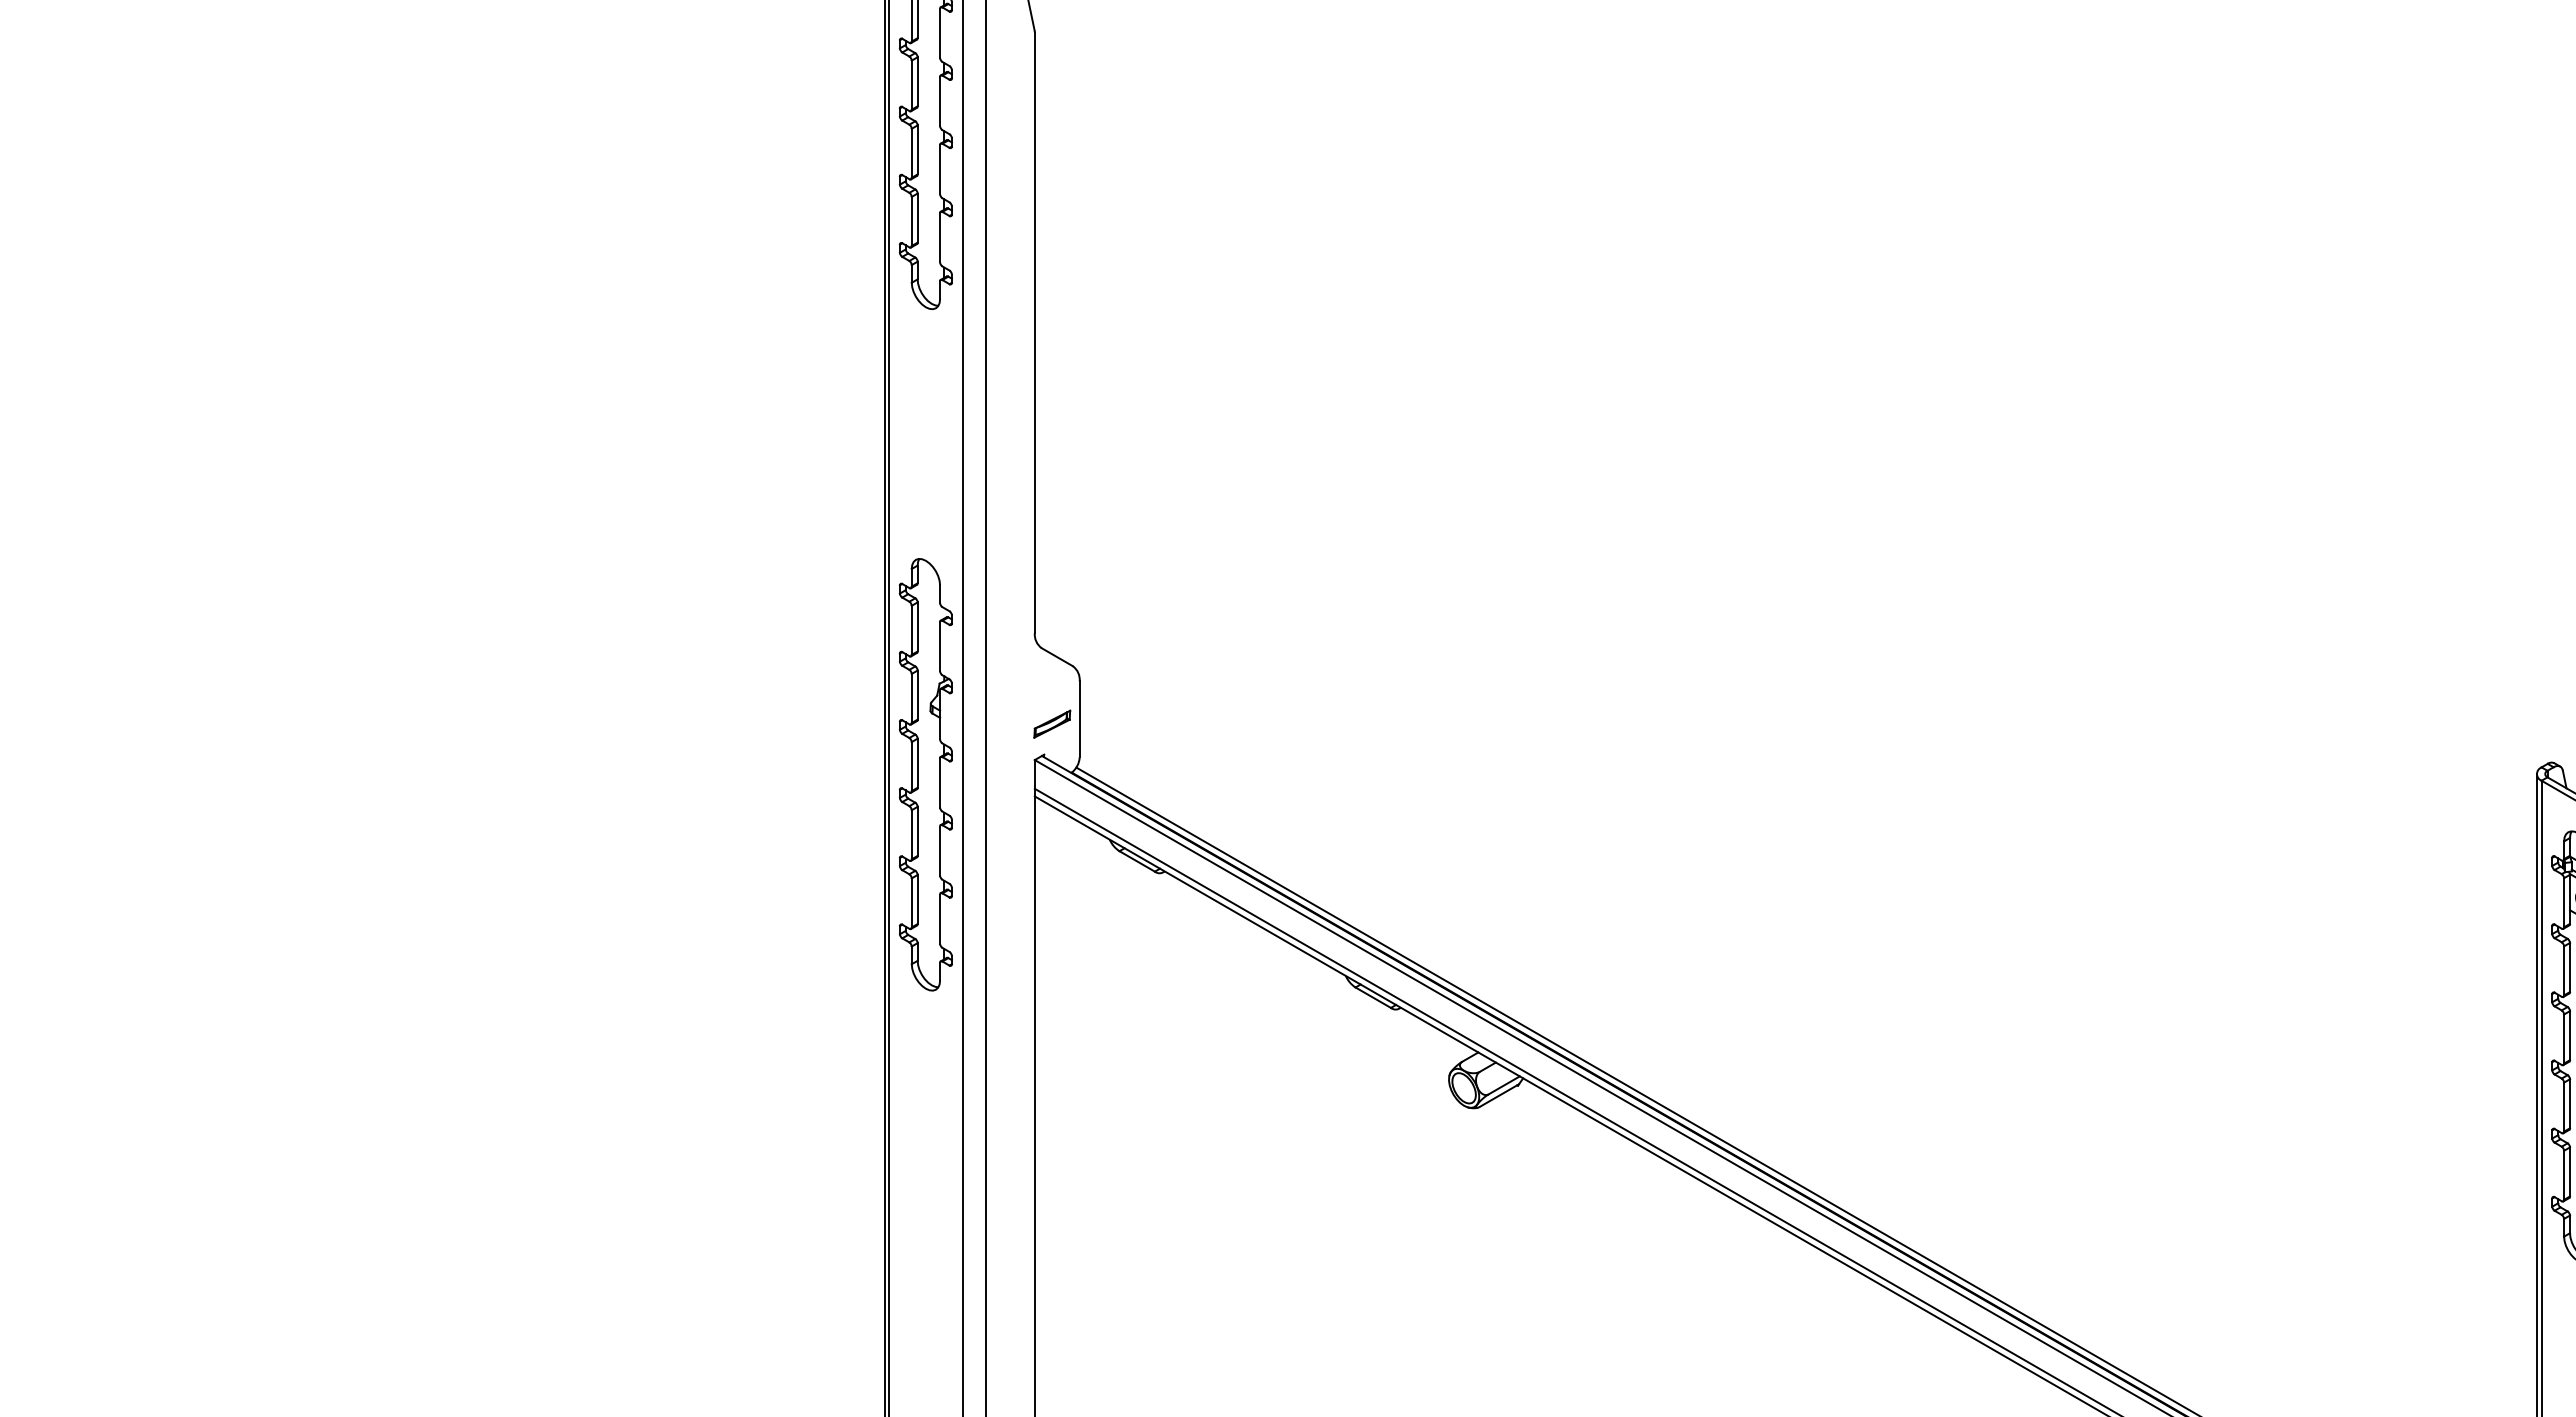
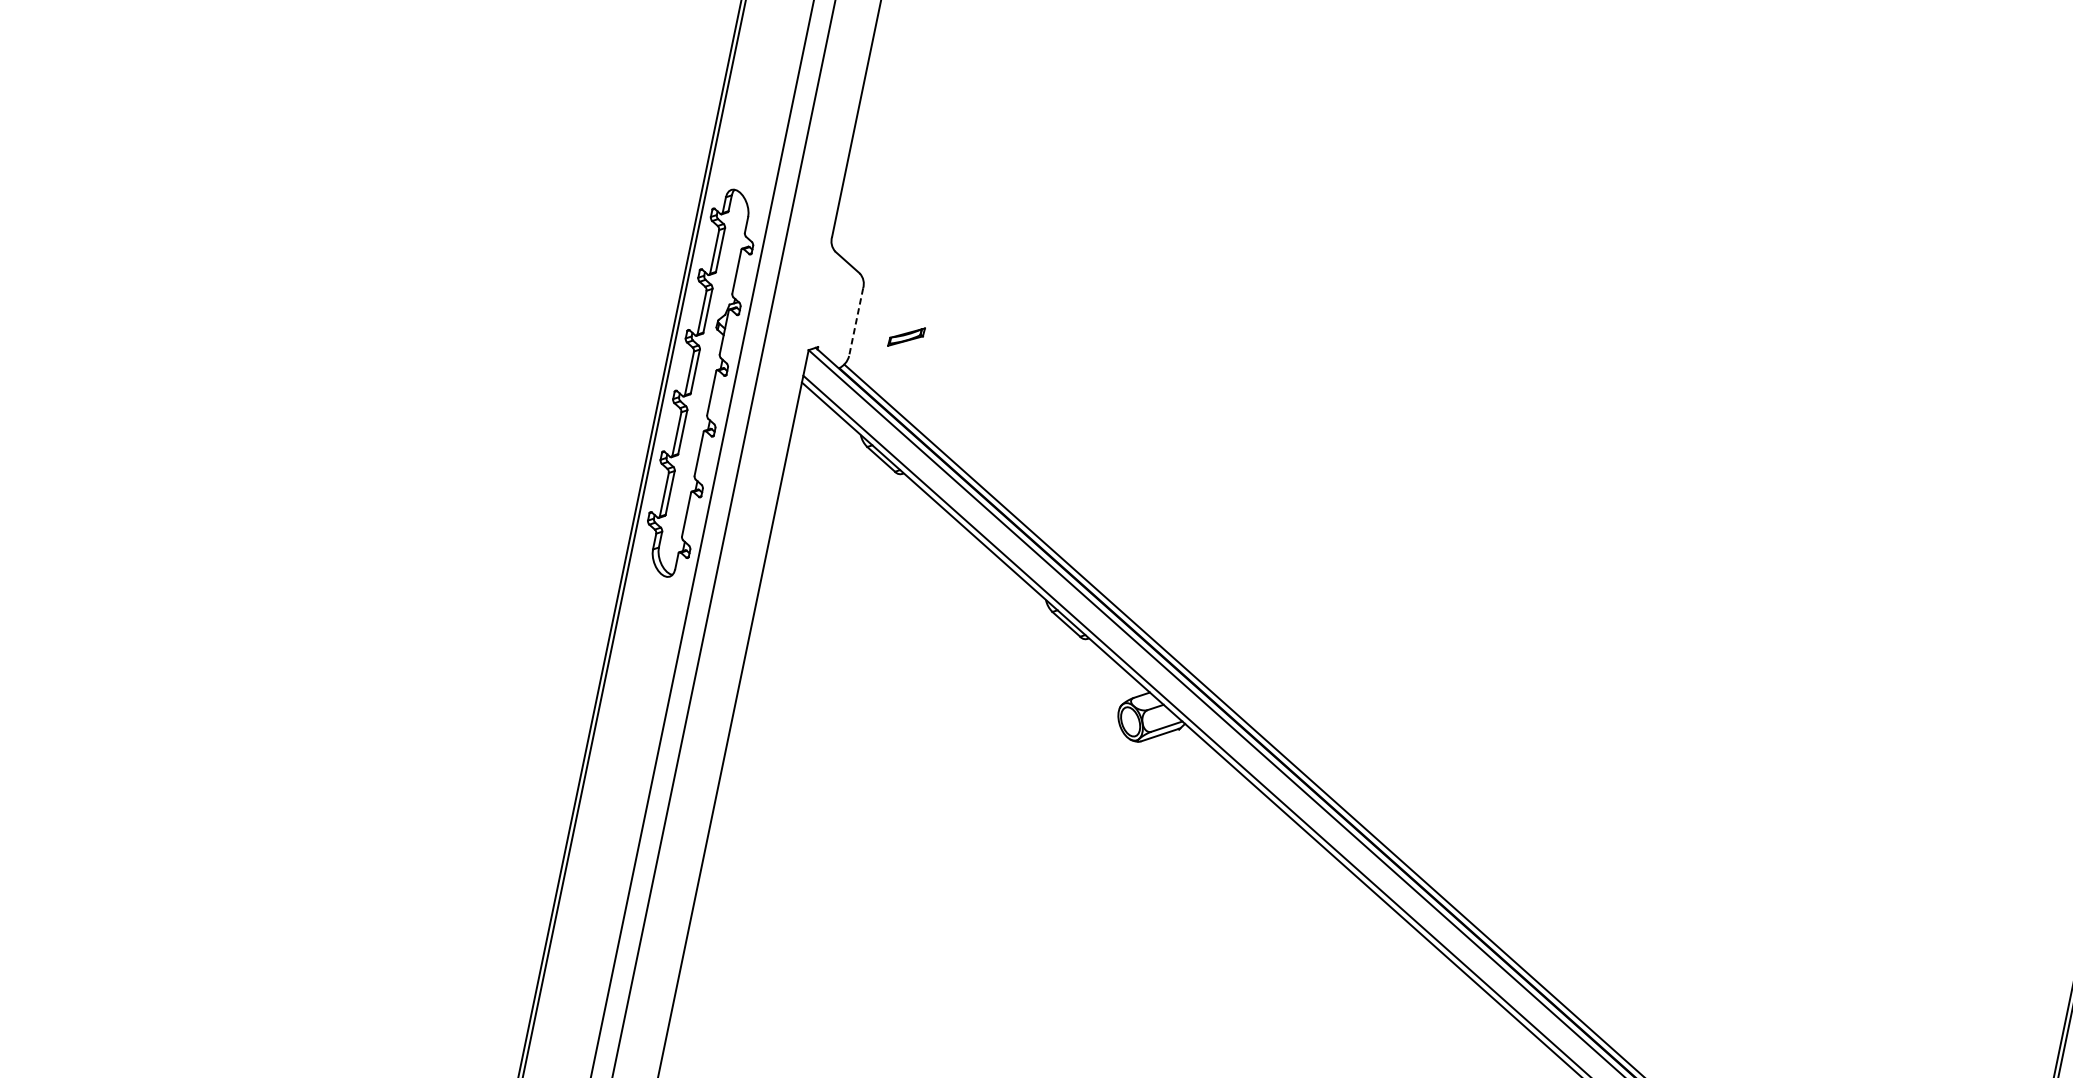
line: (1079, 719) -> (855, 322), solid -> dashed
part: (1052, 723) -> (906, 336), moved
part: (925, 774) -> (700, 382), moved

